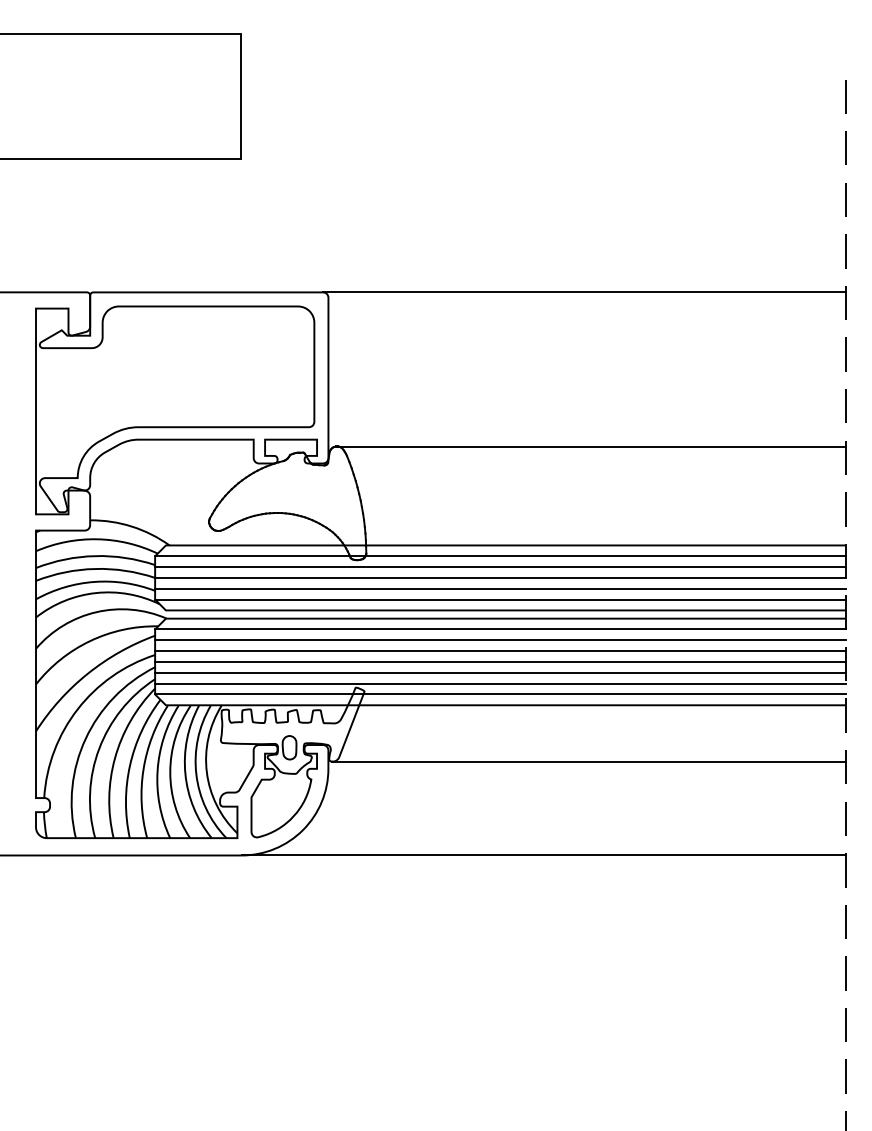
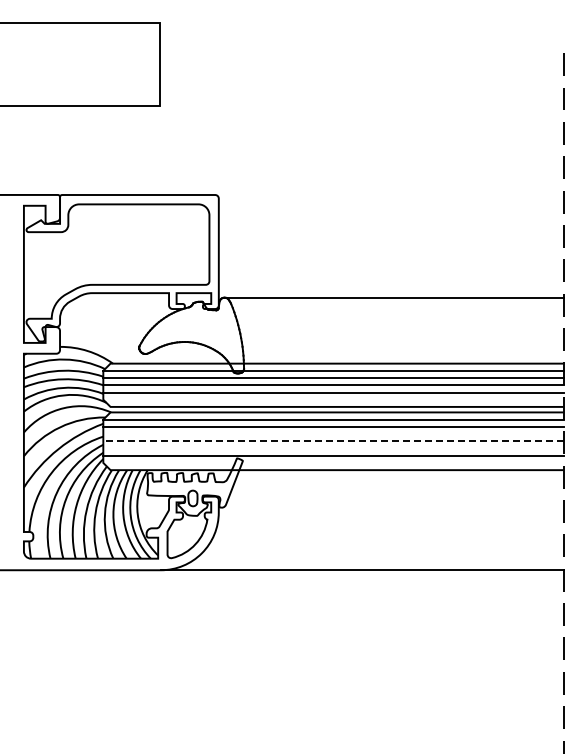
line: (584, 291) -> (389, 194), removed
line: (500, 599) -> (333, 399), removed
line: (500, 651) -> (333, 434), removed
line: (499, 662) -> (332, 441), solid -> dashed
line: (500, 672) -> (333, 448), removed
line: (500, 693) -> (333, 462), removed
line: (589, 761) -> (392, 507), removed

